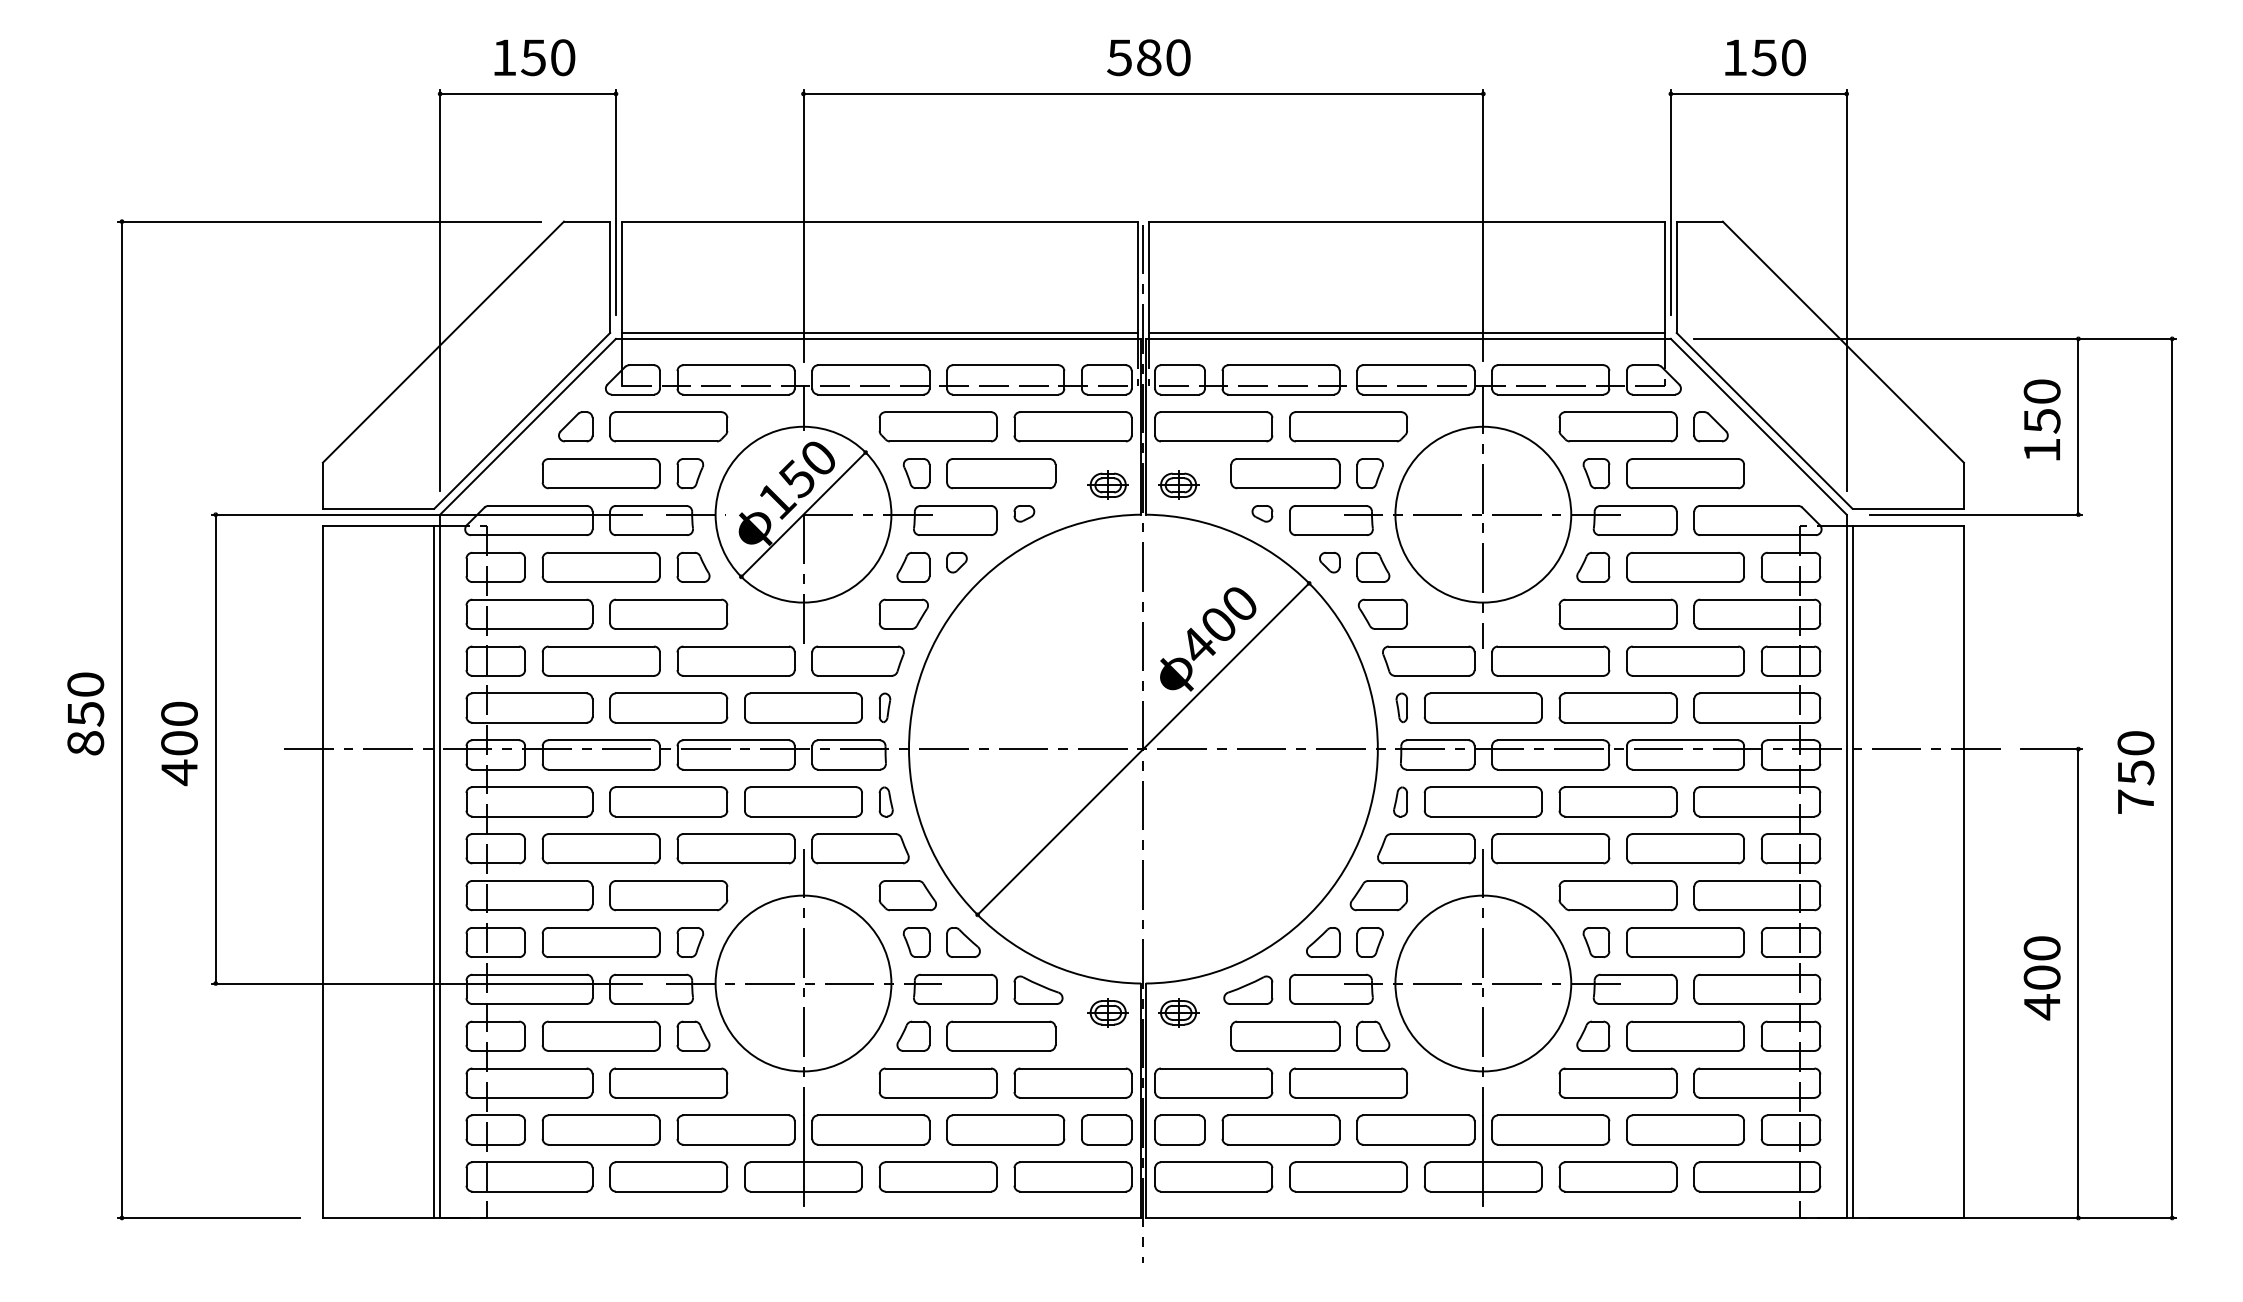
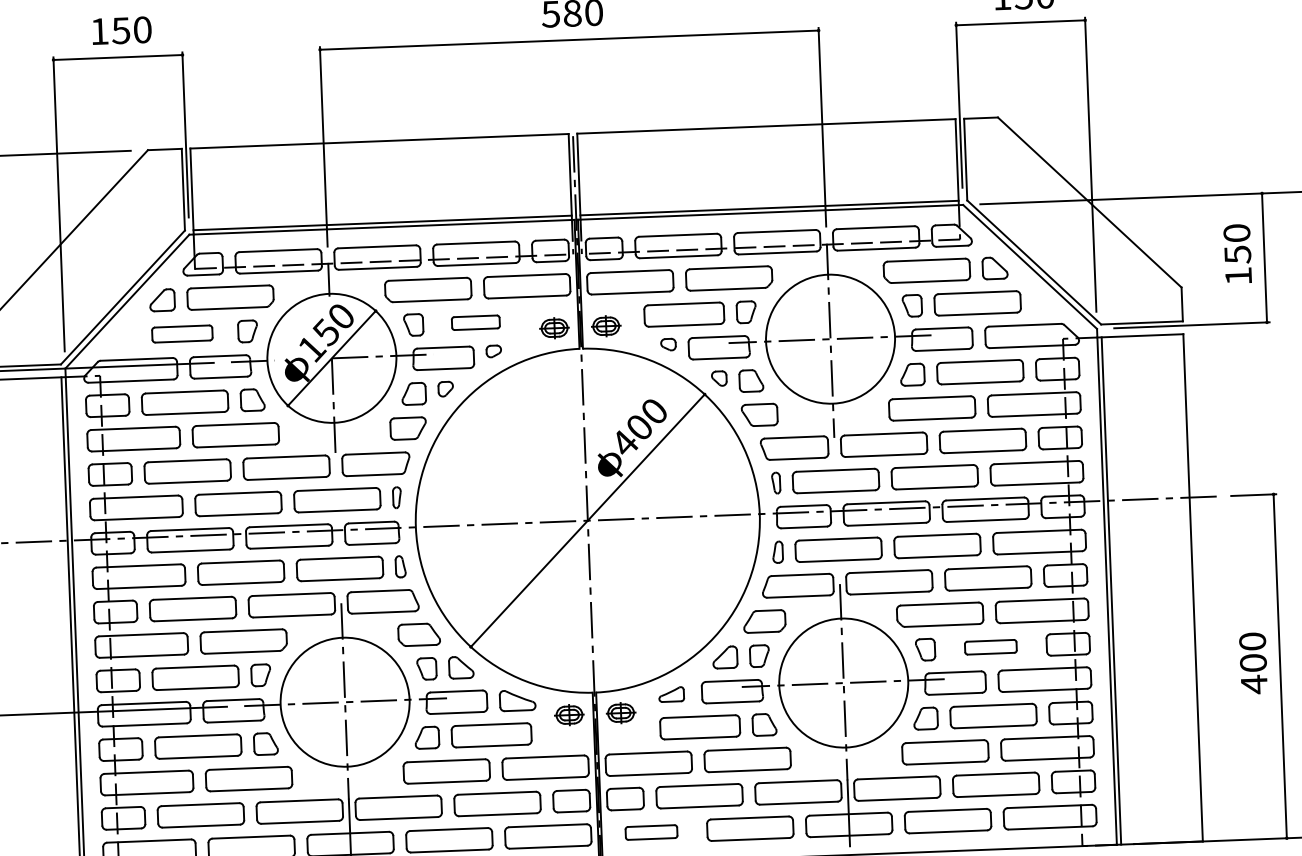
part: (600, 473) -> (181, 333), size x0.7
part: (1001, 473) -> (475, 322), size x0.6
part: (1685, 942) -> (990, 647), size x0.6
part: (1248, 989) -> (671, 694), size x0.7
part: (1213, 1176) -> (651, 832), size x0.6

